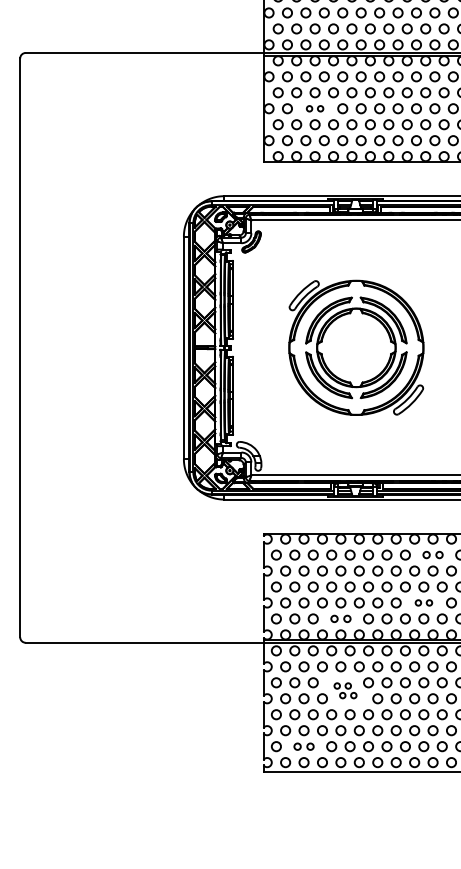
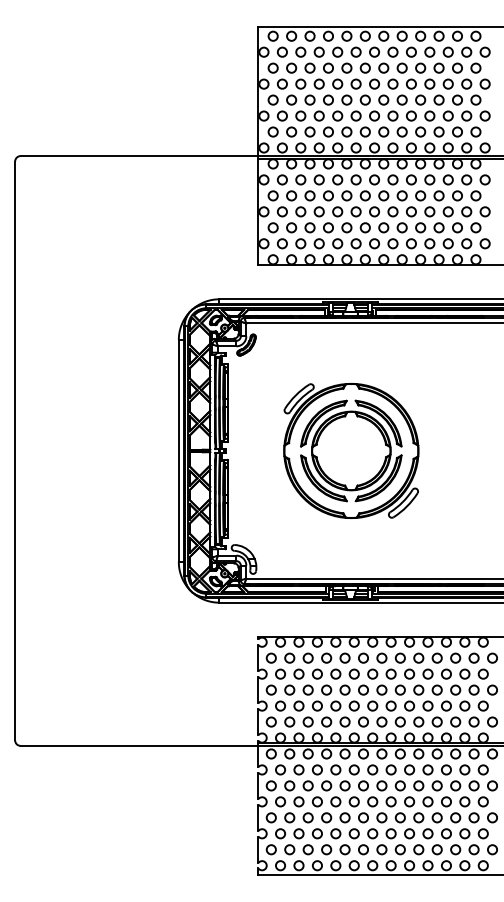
part: (314, 108) -> (309, 211), size x1.67
part: (432, 554) -> (427, 657), size x1.43
part: (423, 602) -> (418, 705), size x1.67
part: (340, 618) -> (335, 721), size x1.43
part: (345, 690) -> (340, 793), size x1.67
part: (303, 746) -> (298, 849), size x1.43

